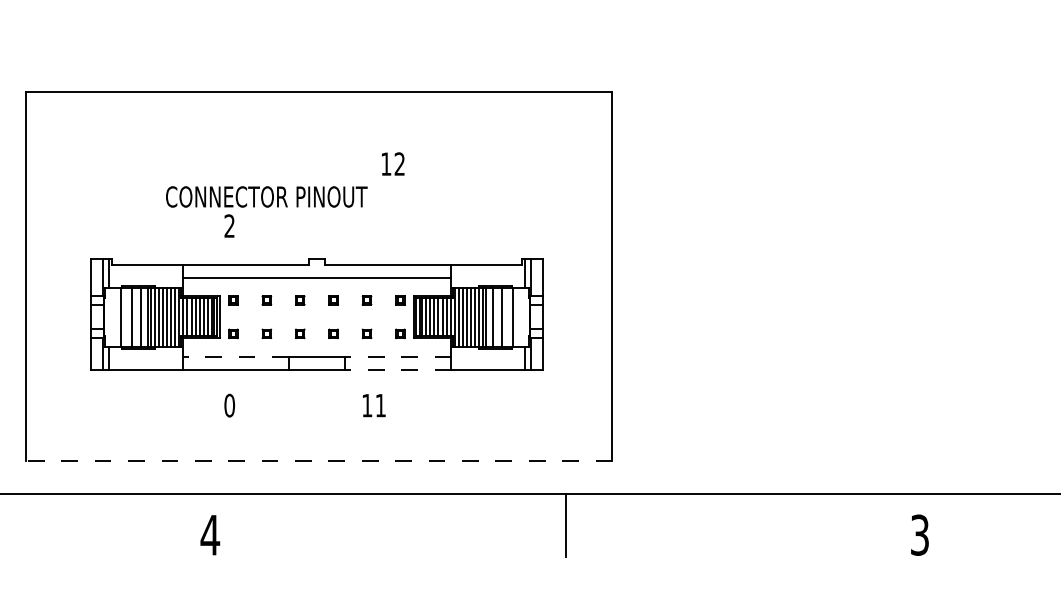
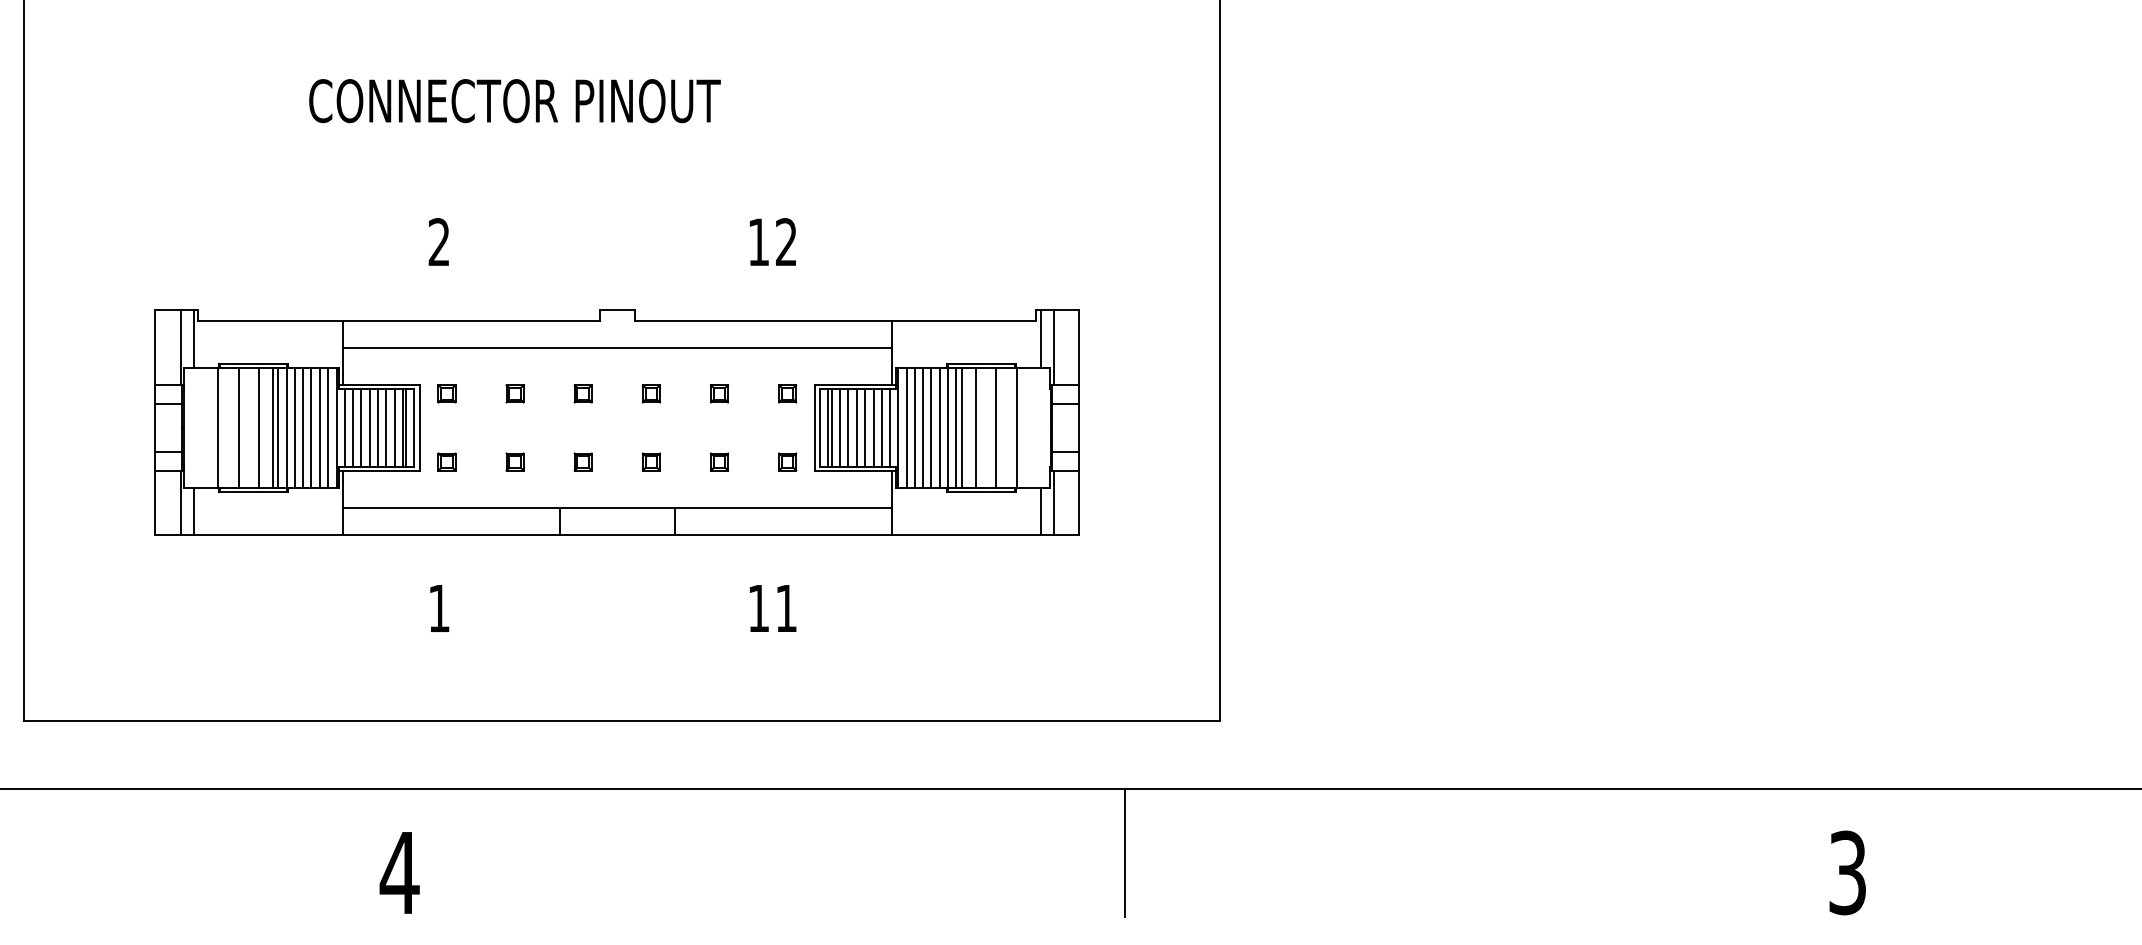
text: (393, 163) -> (773, 240), moved
text: (266, 196) -> (514, 100), moved
line: (235, 356) -> (451, 508), dashed -> solid
line: (397, 356) -> (781, 508), dashed -> solid
line: (397, 369) -> (781, 534), dashed -> solid
text: (229, 405) -> (438, 608), 0 -> 1
text: (374, 405) -> (773, 608), moved
line: (318, 460) -> (620, 720), dashed -> solid

